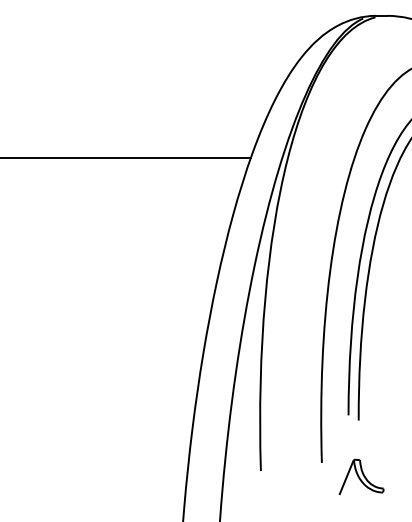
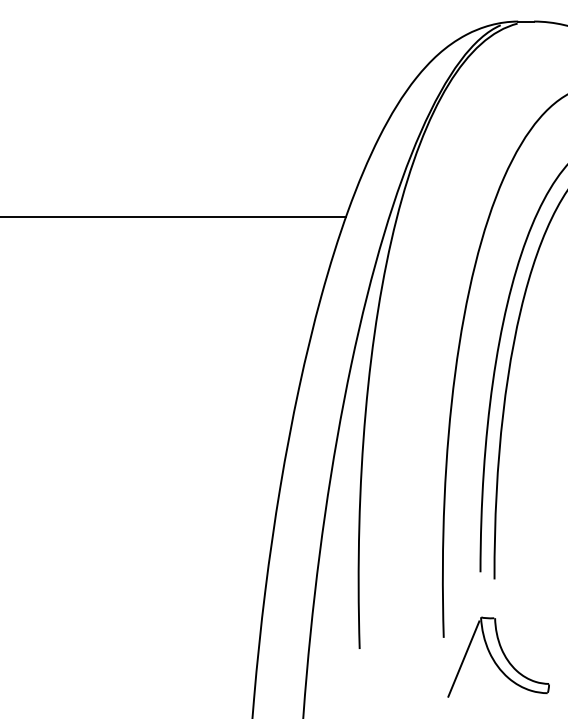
part: (361, 476) -> (498, 656), size x1.67

